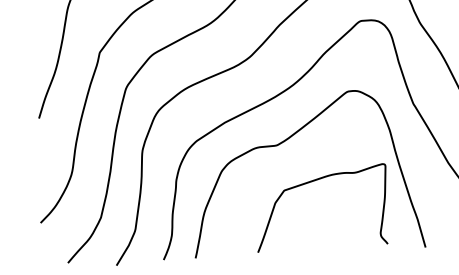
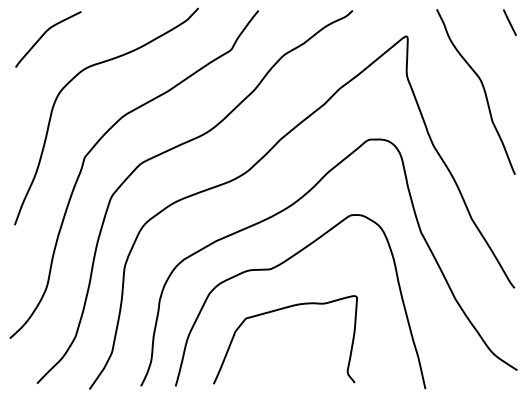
curve: (312, 182) -> (276, 311), moved

